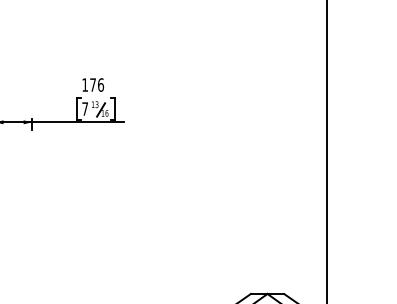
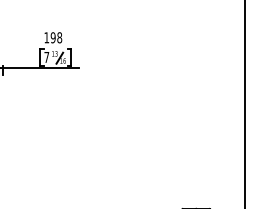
text: (96, 84) -> (56, 37), 176 -> 198

